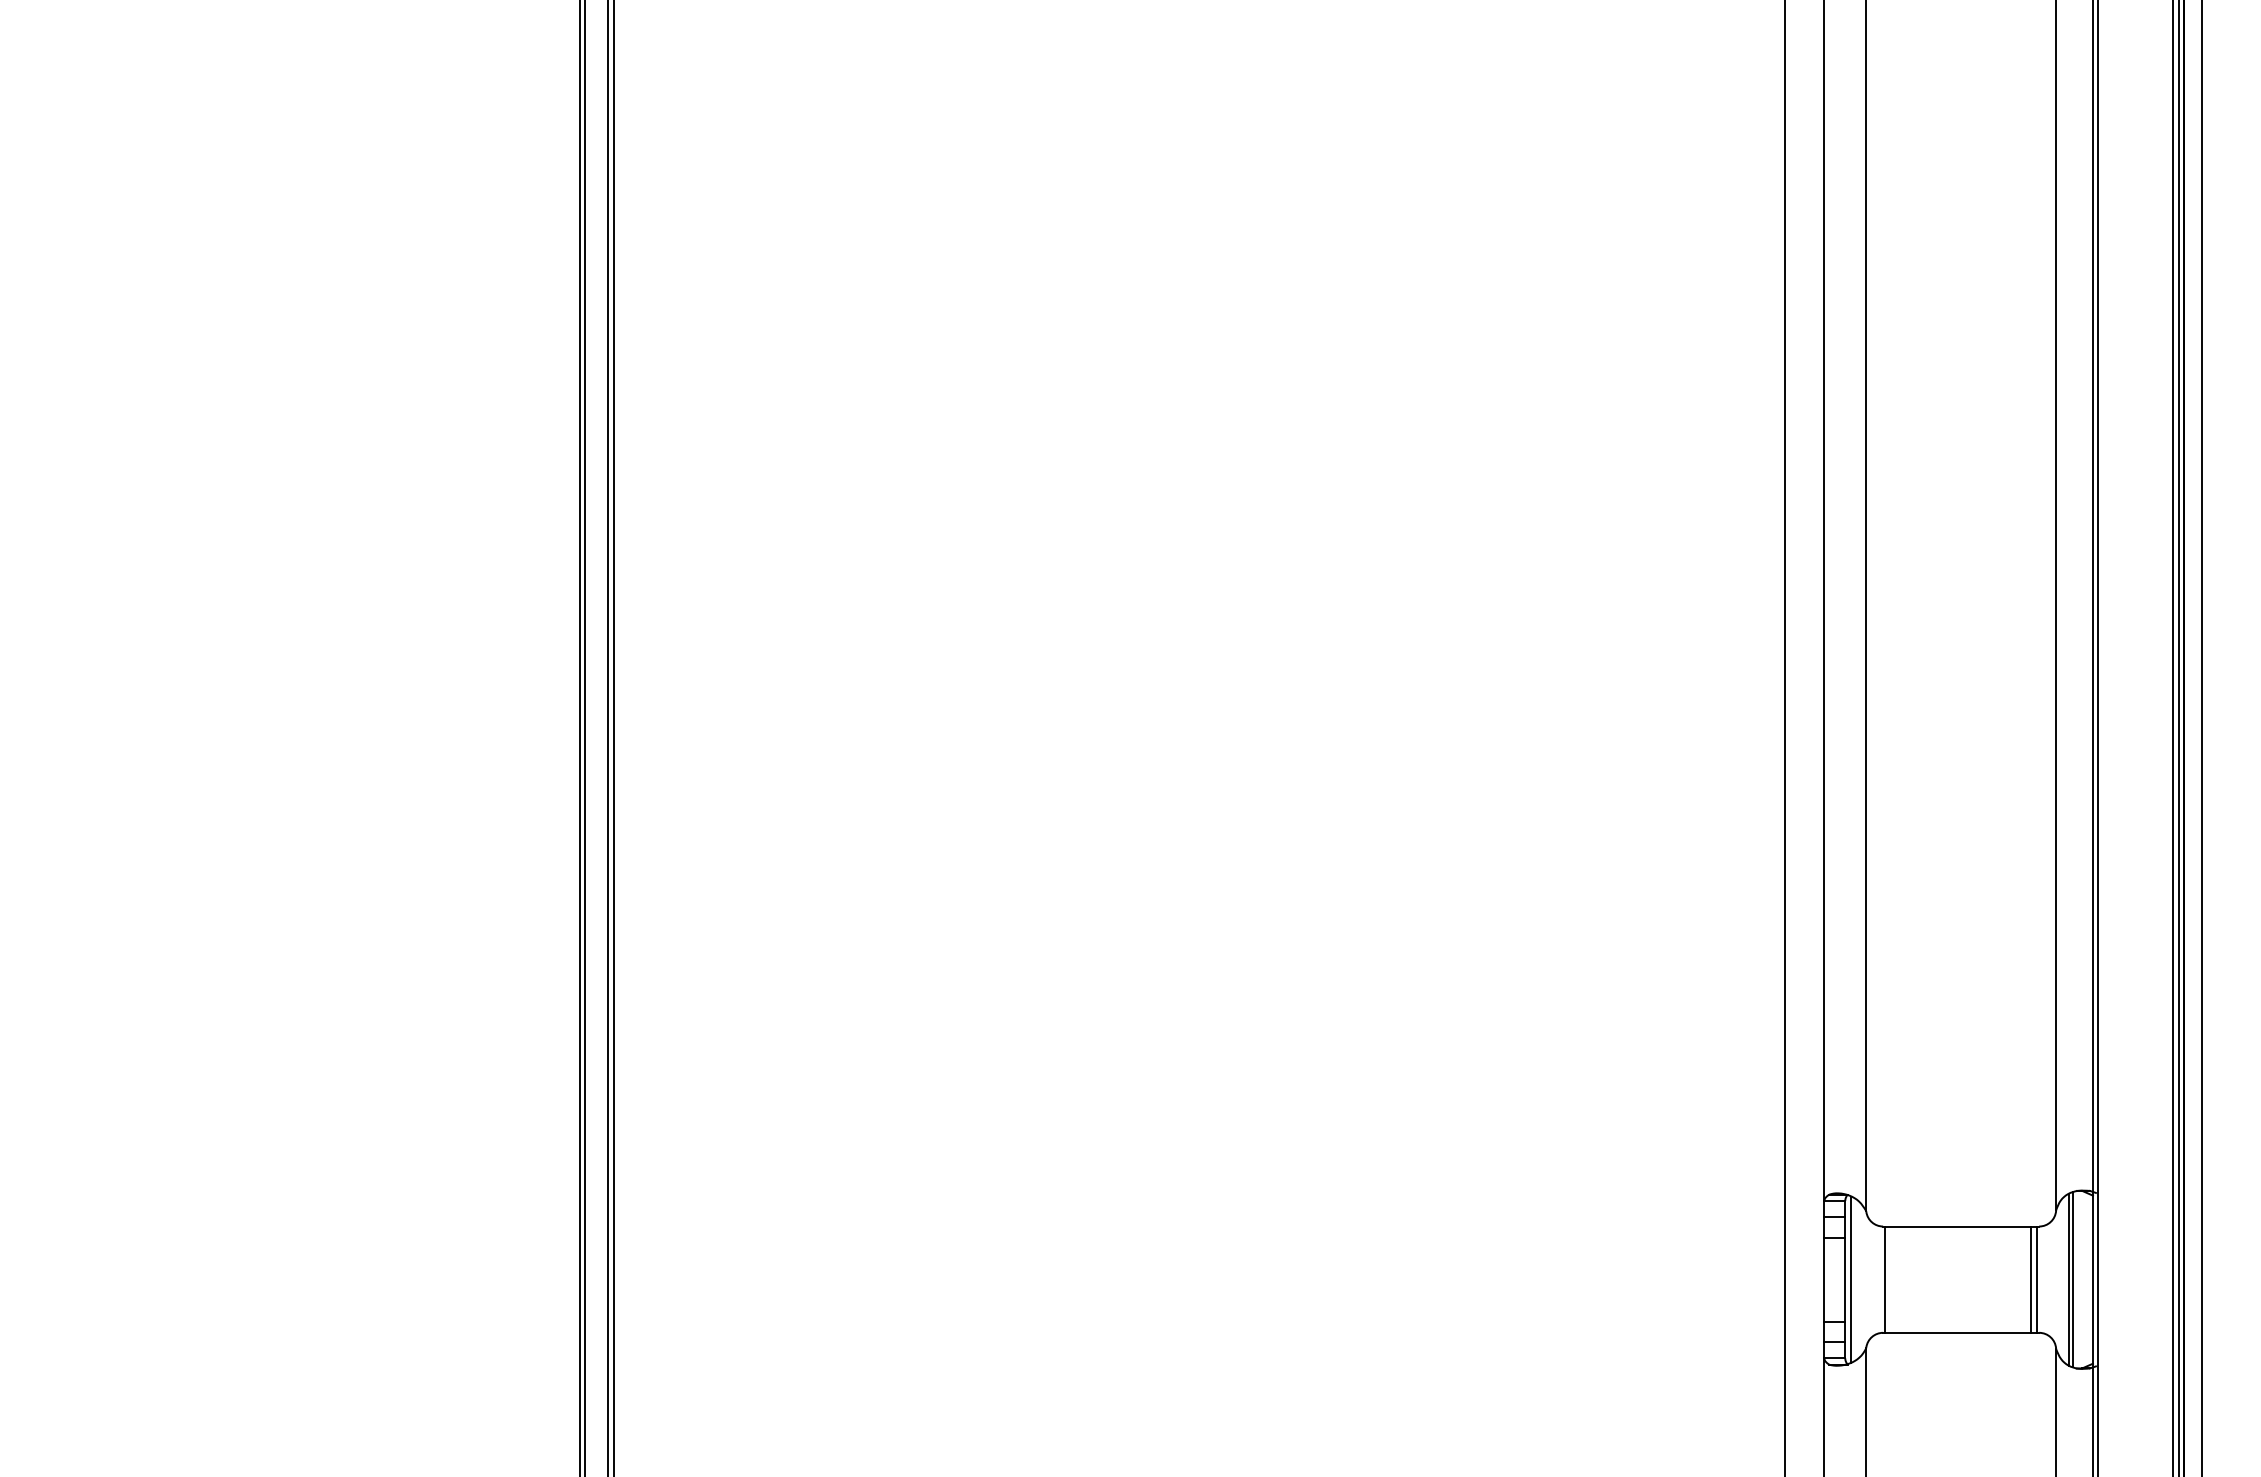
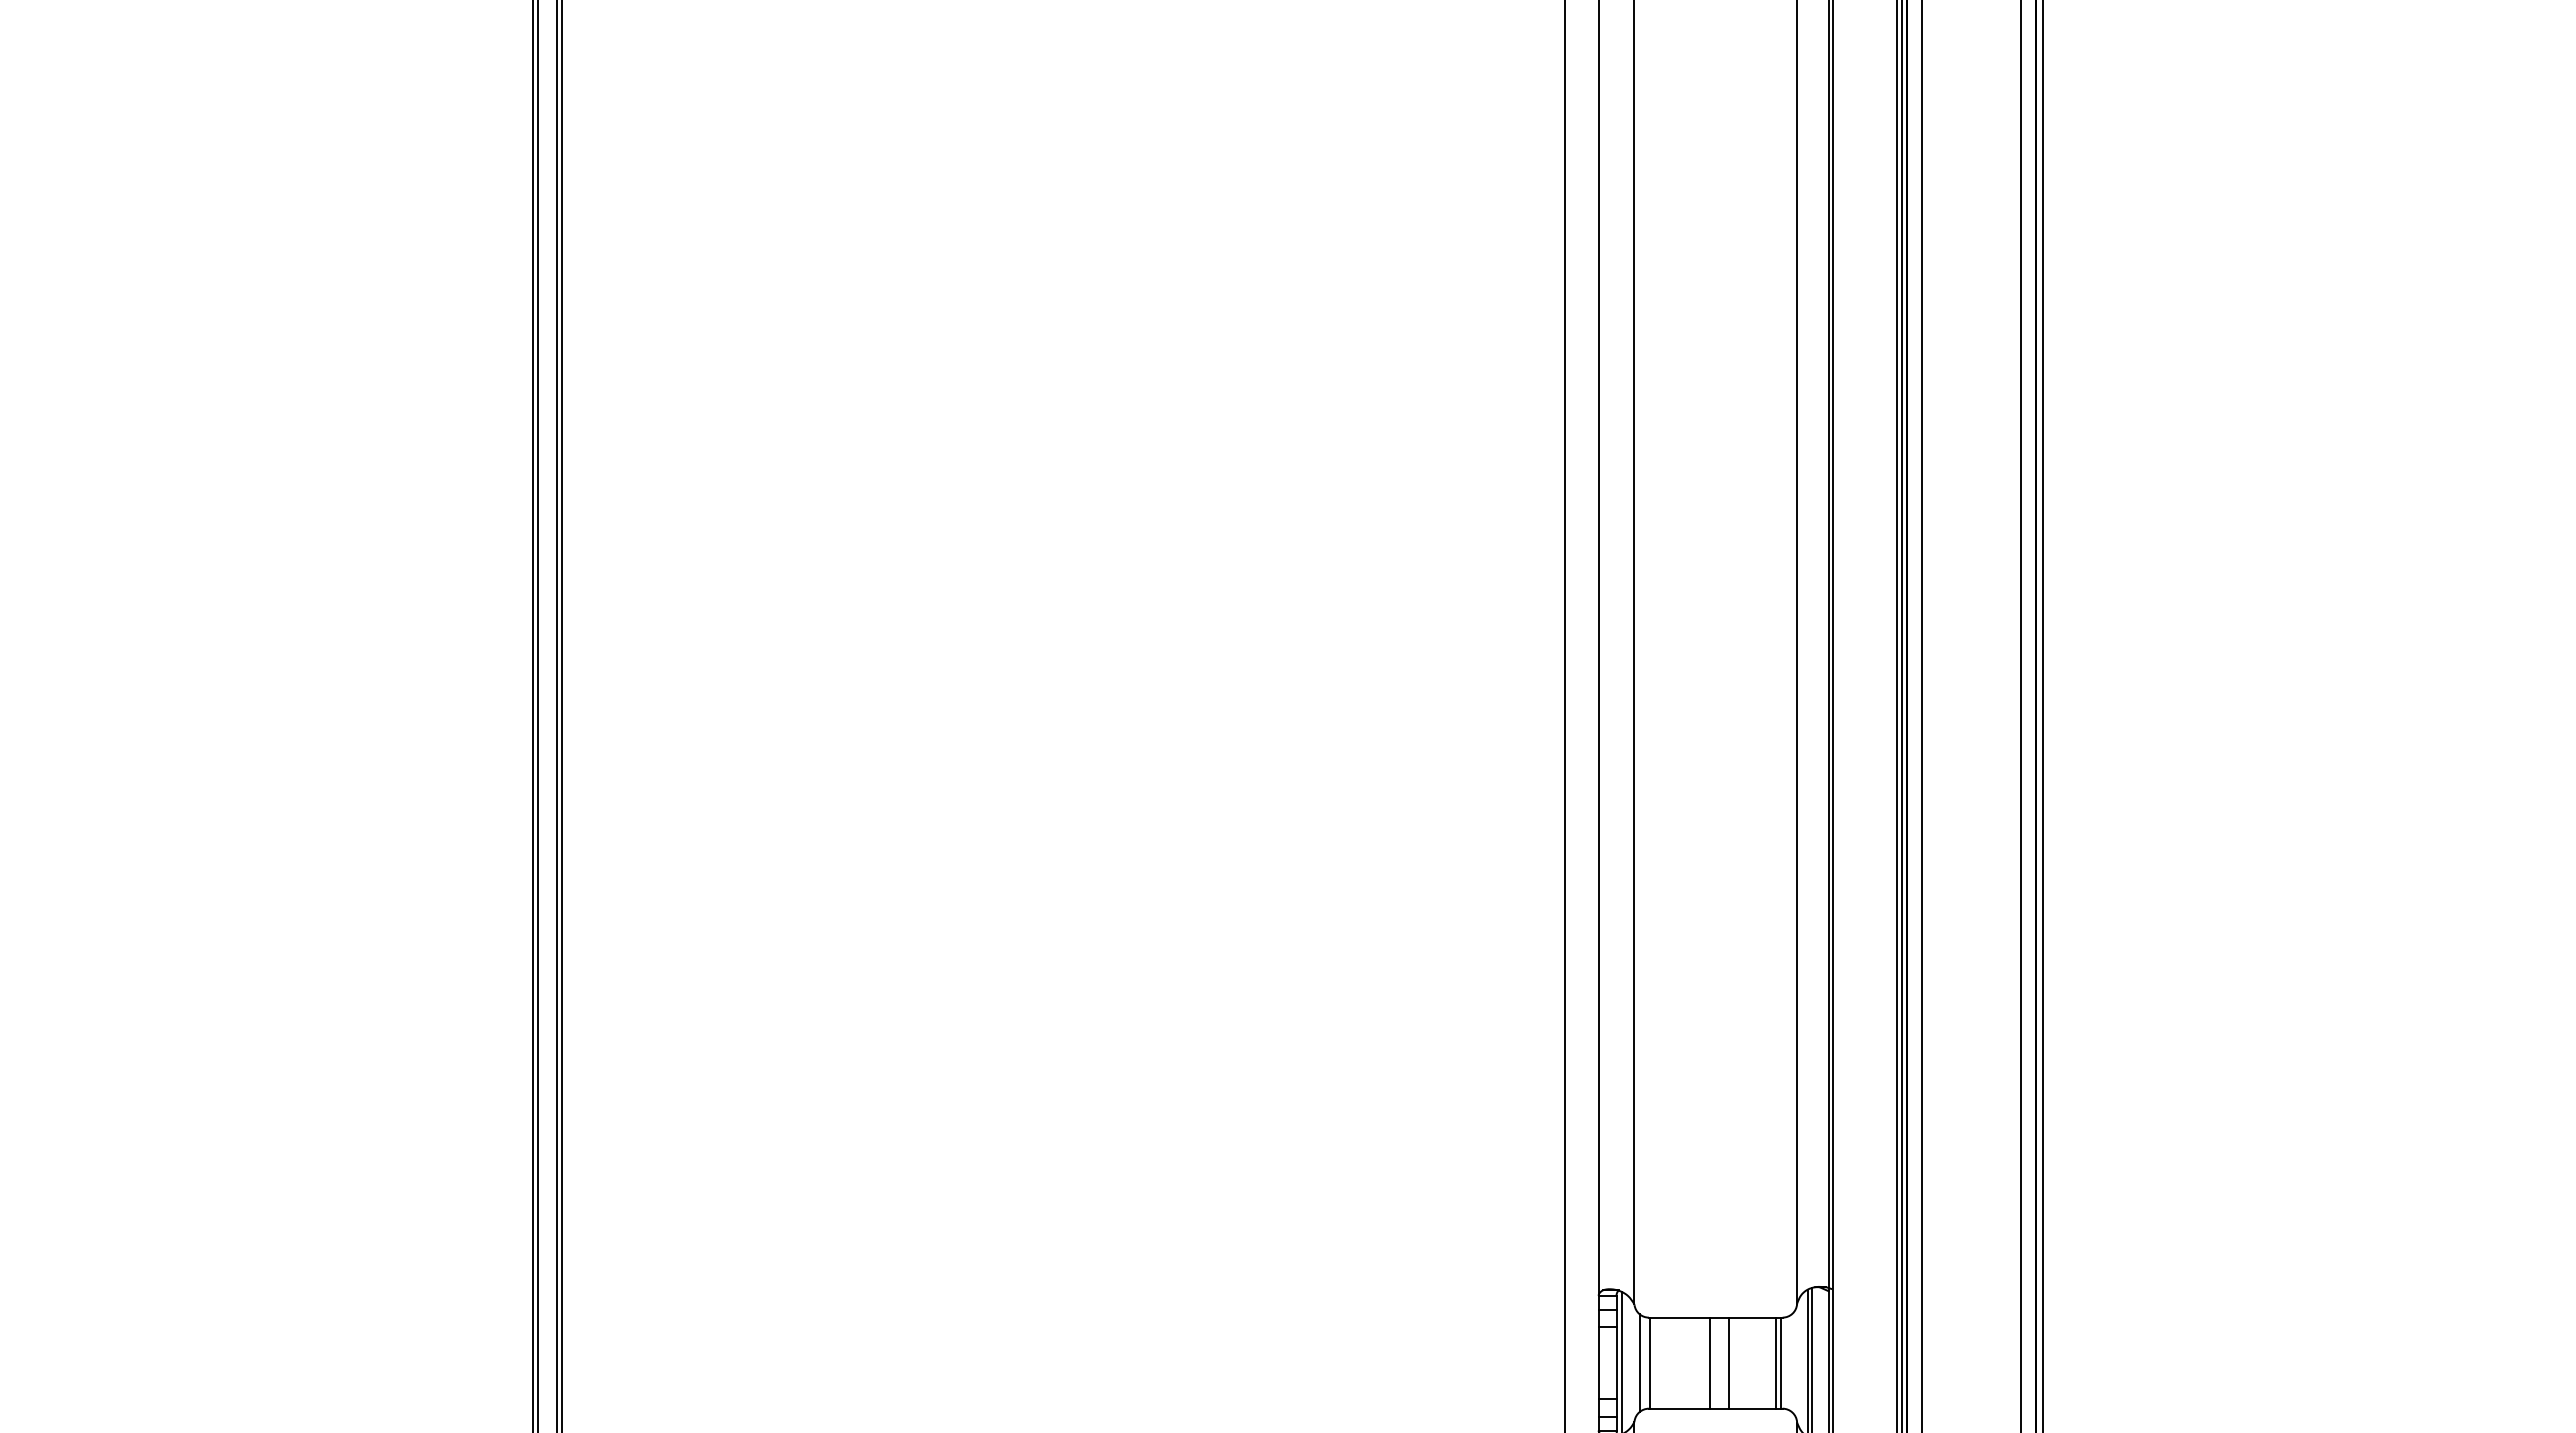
line: (1872, 1278) -> (1639, 1362), added
line: (1953, 1278) -> (1709, 1362), added
line: (1977, 1278) -> (1729, 1362), added

